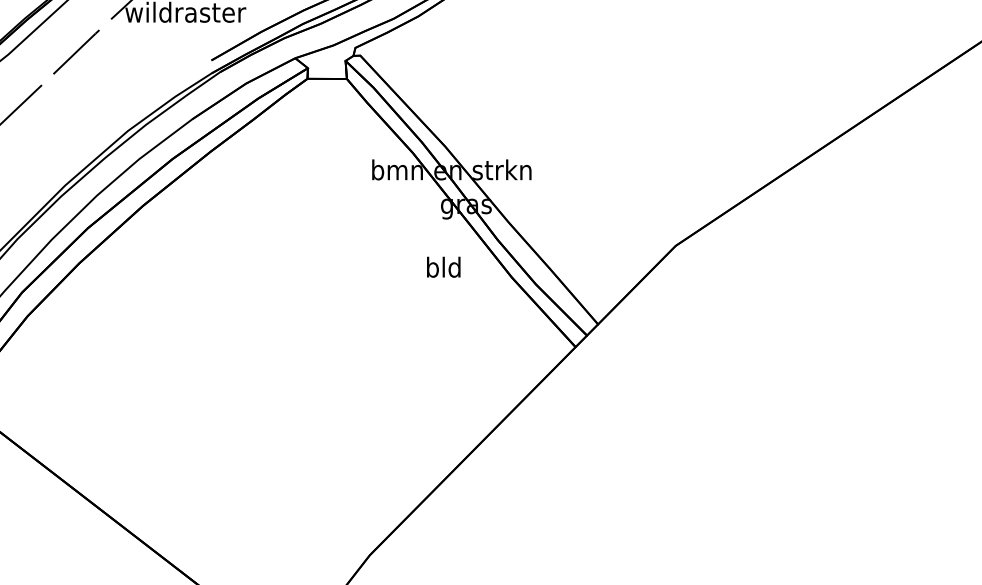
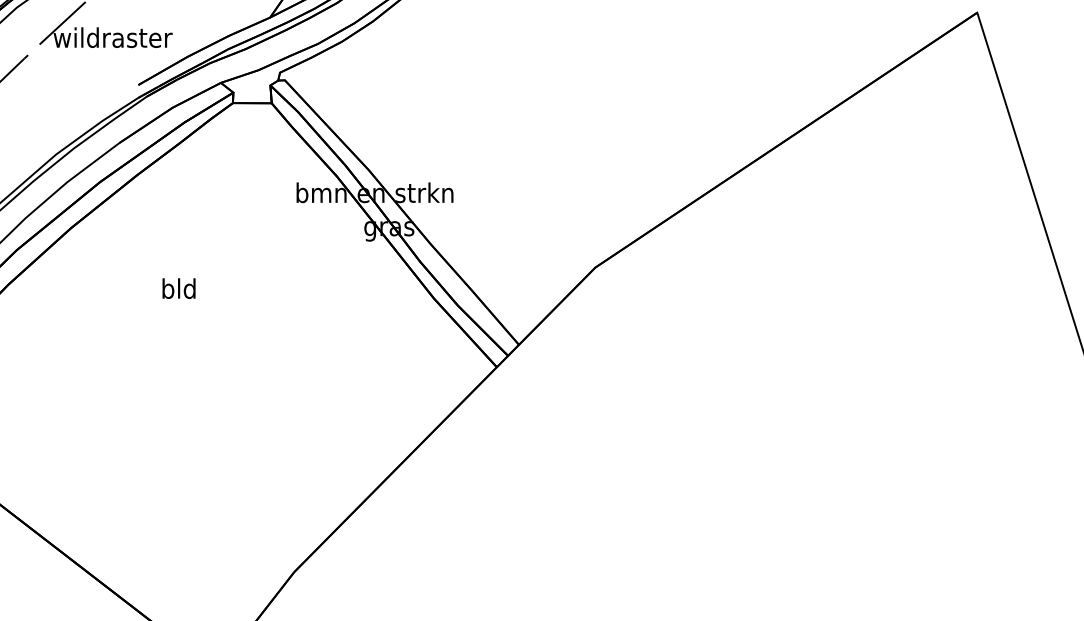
text: (443, 267) -> (178, 288), moved

